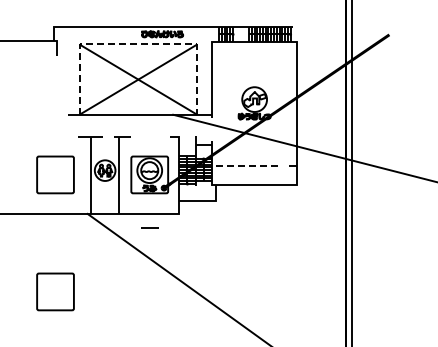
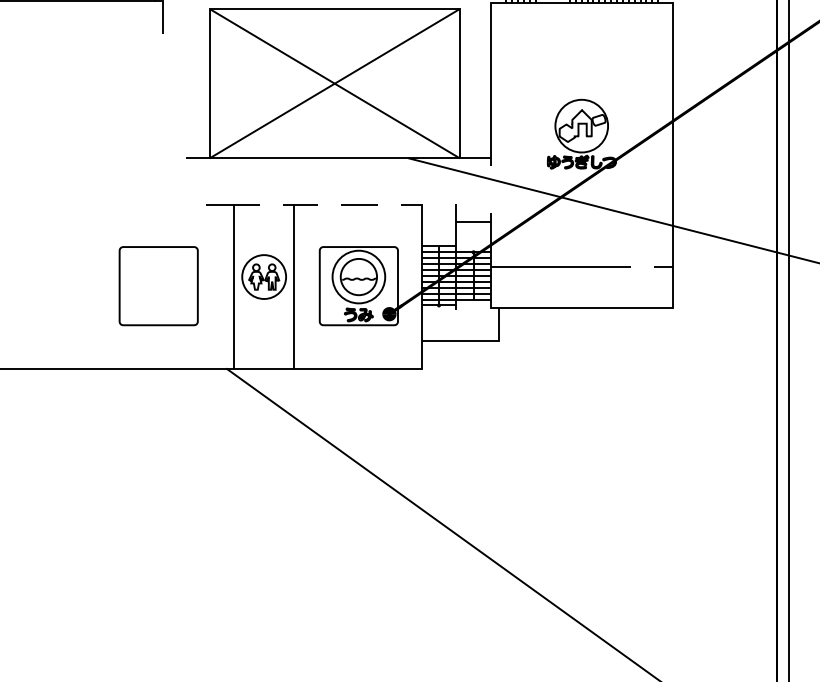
line: (138, 44) -> (335, 9), dashed -> solid
line: (244, 165) -> (560, 266), dashed -> solid
line: (149, 227) -> (358, 204), moved
part: (55, 291) -> (158, 533), removed

